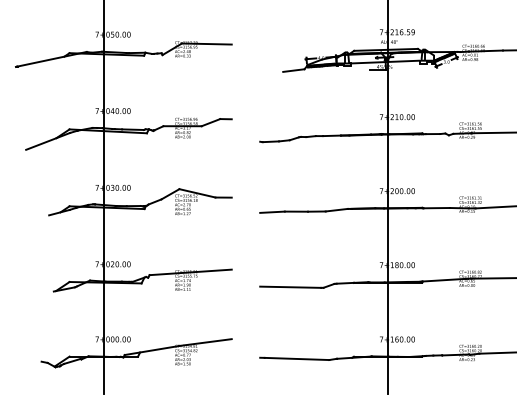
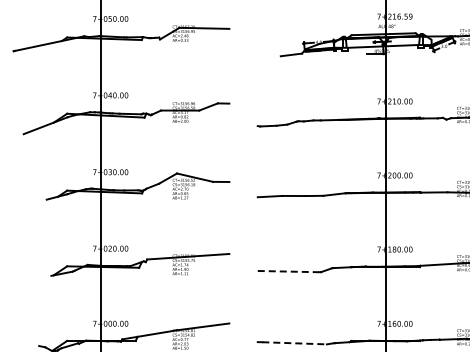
line: (290, 287) -> (288, 271), solid -> dashed
line: (297, 358) -> (295, 342), solid -> dashed

